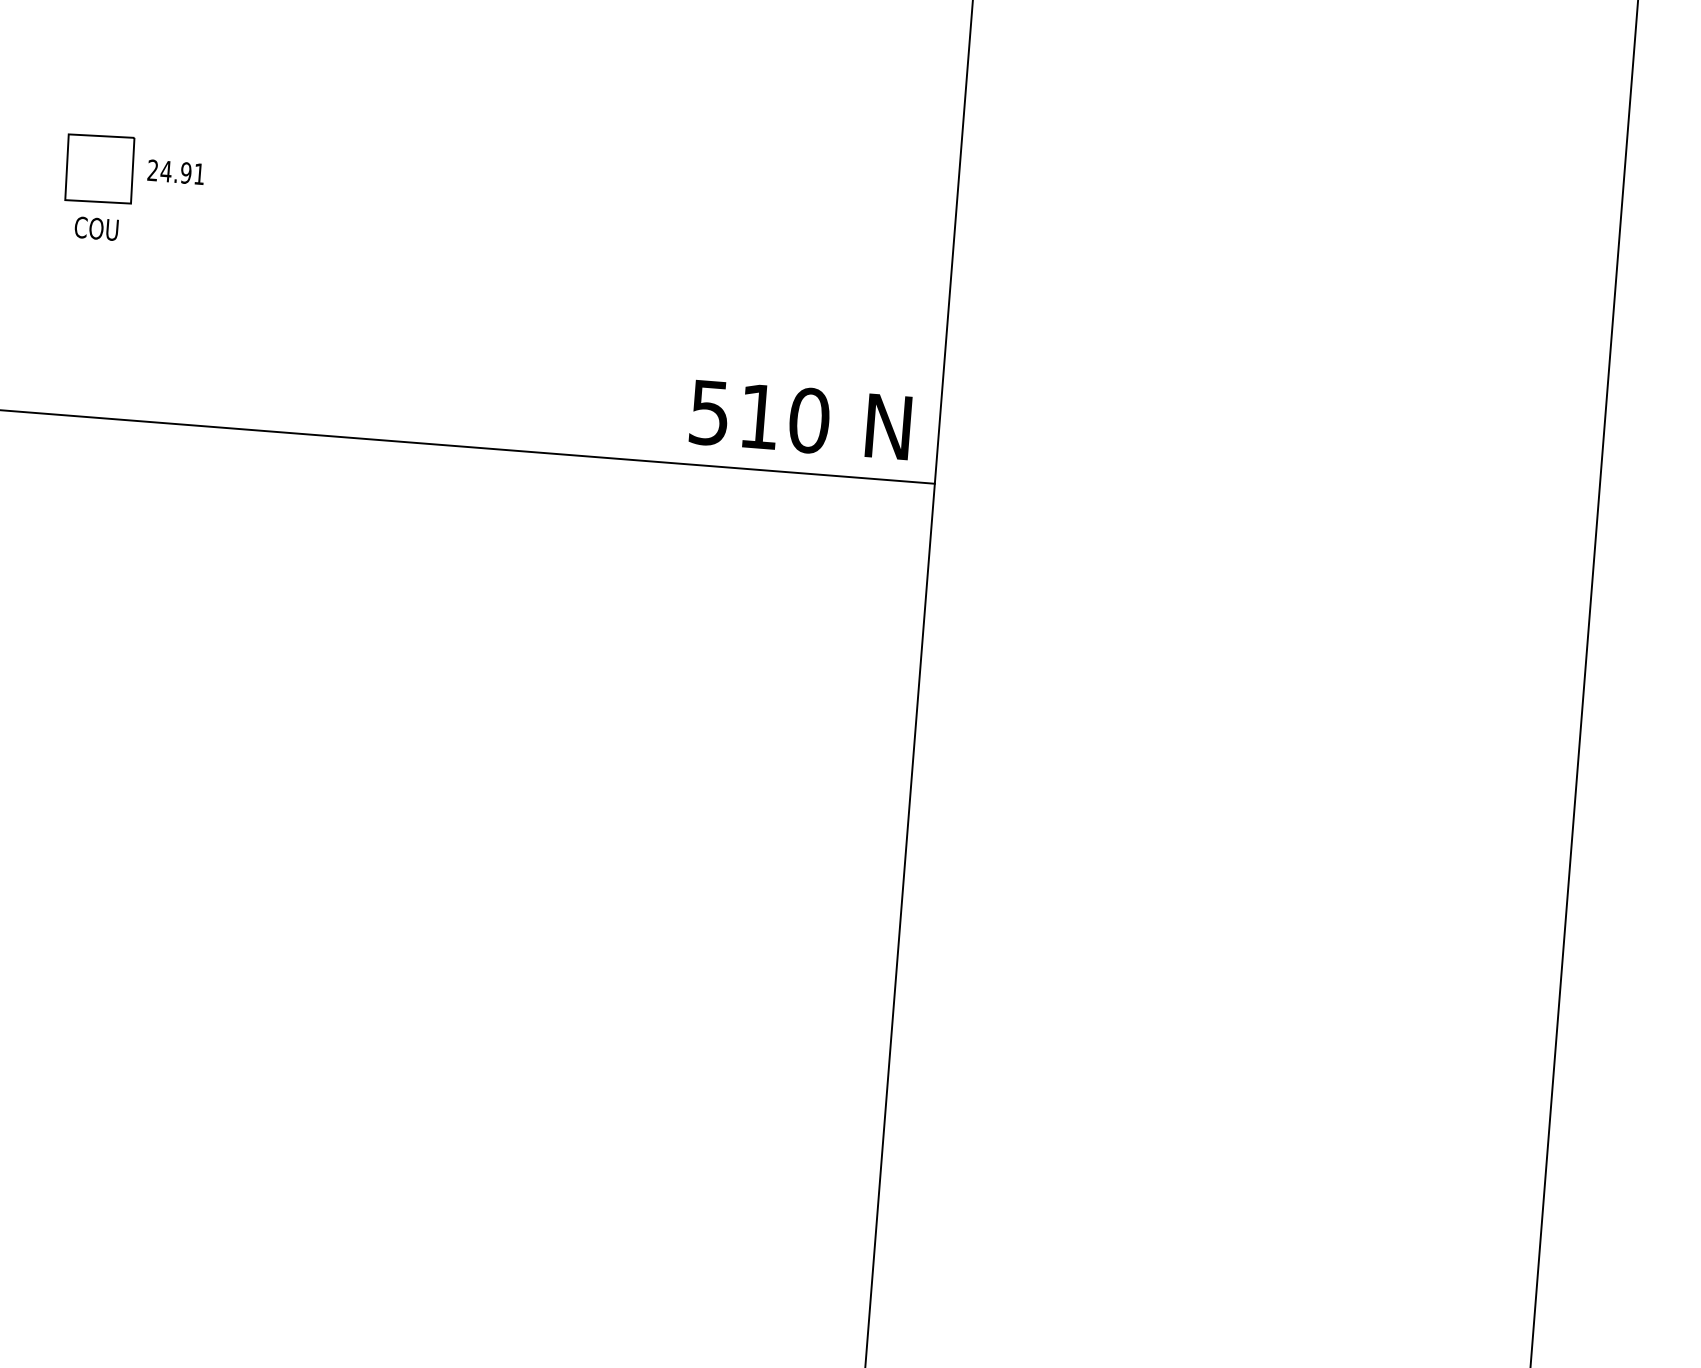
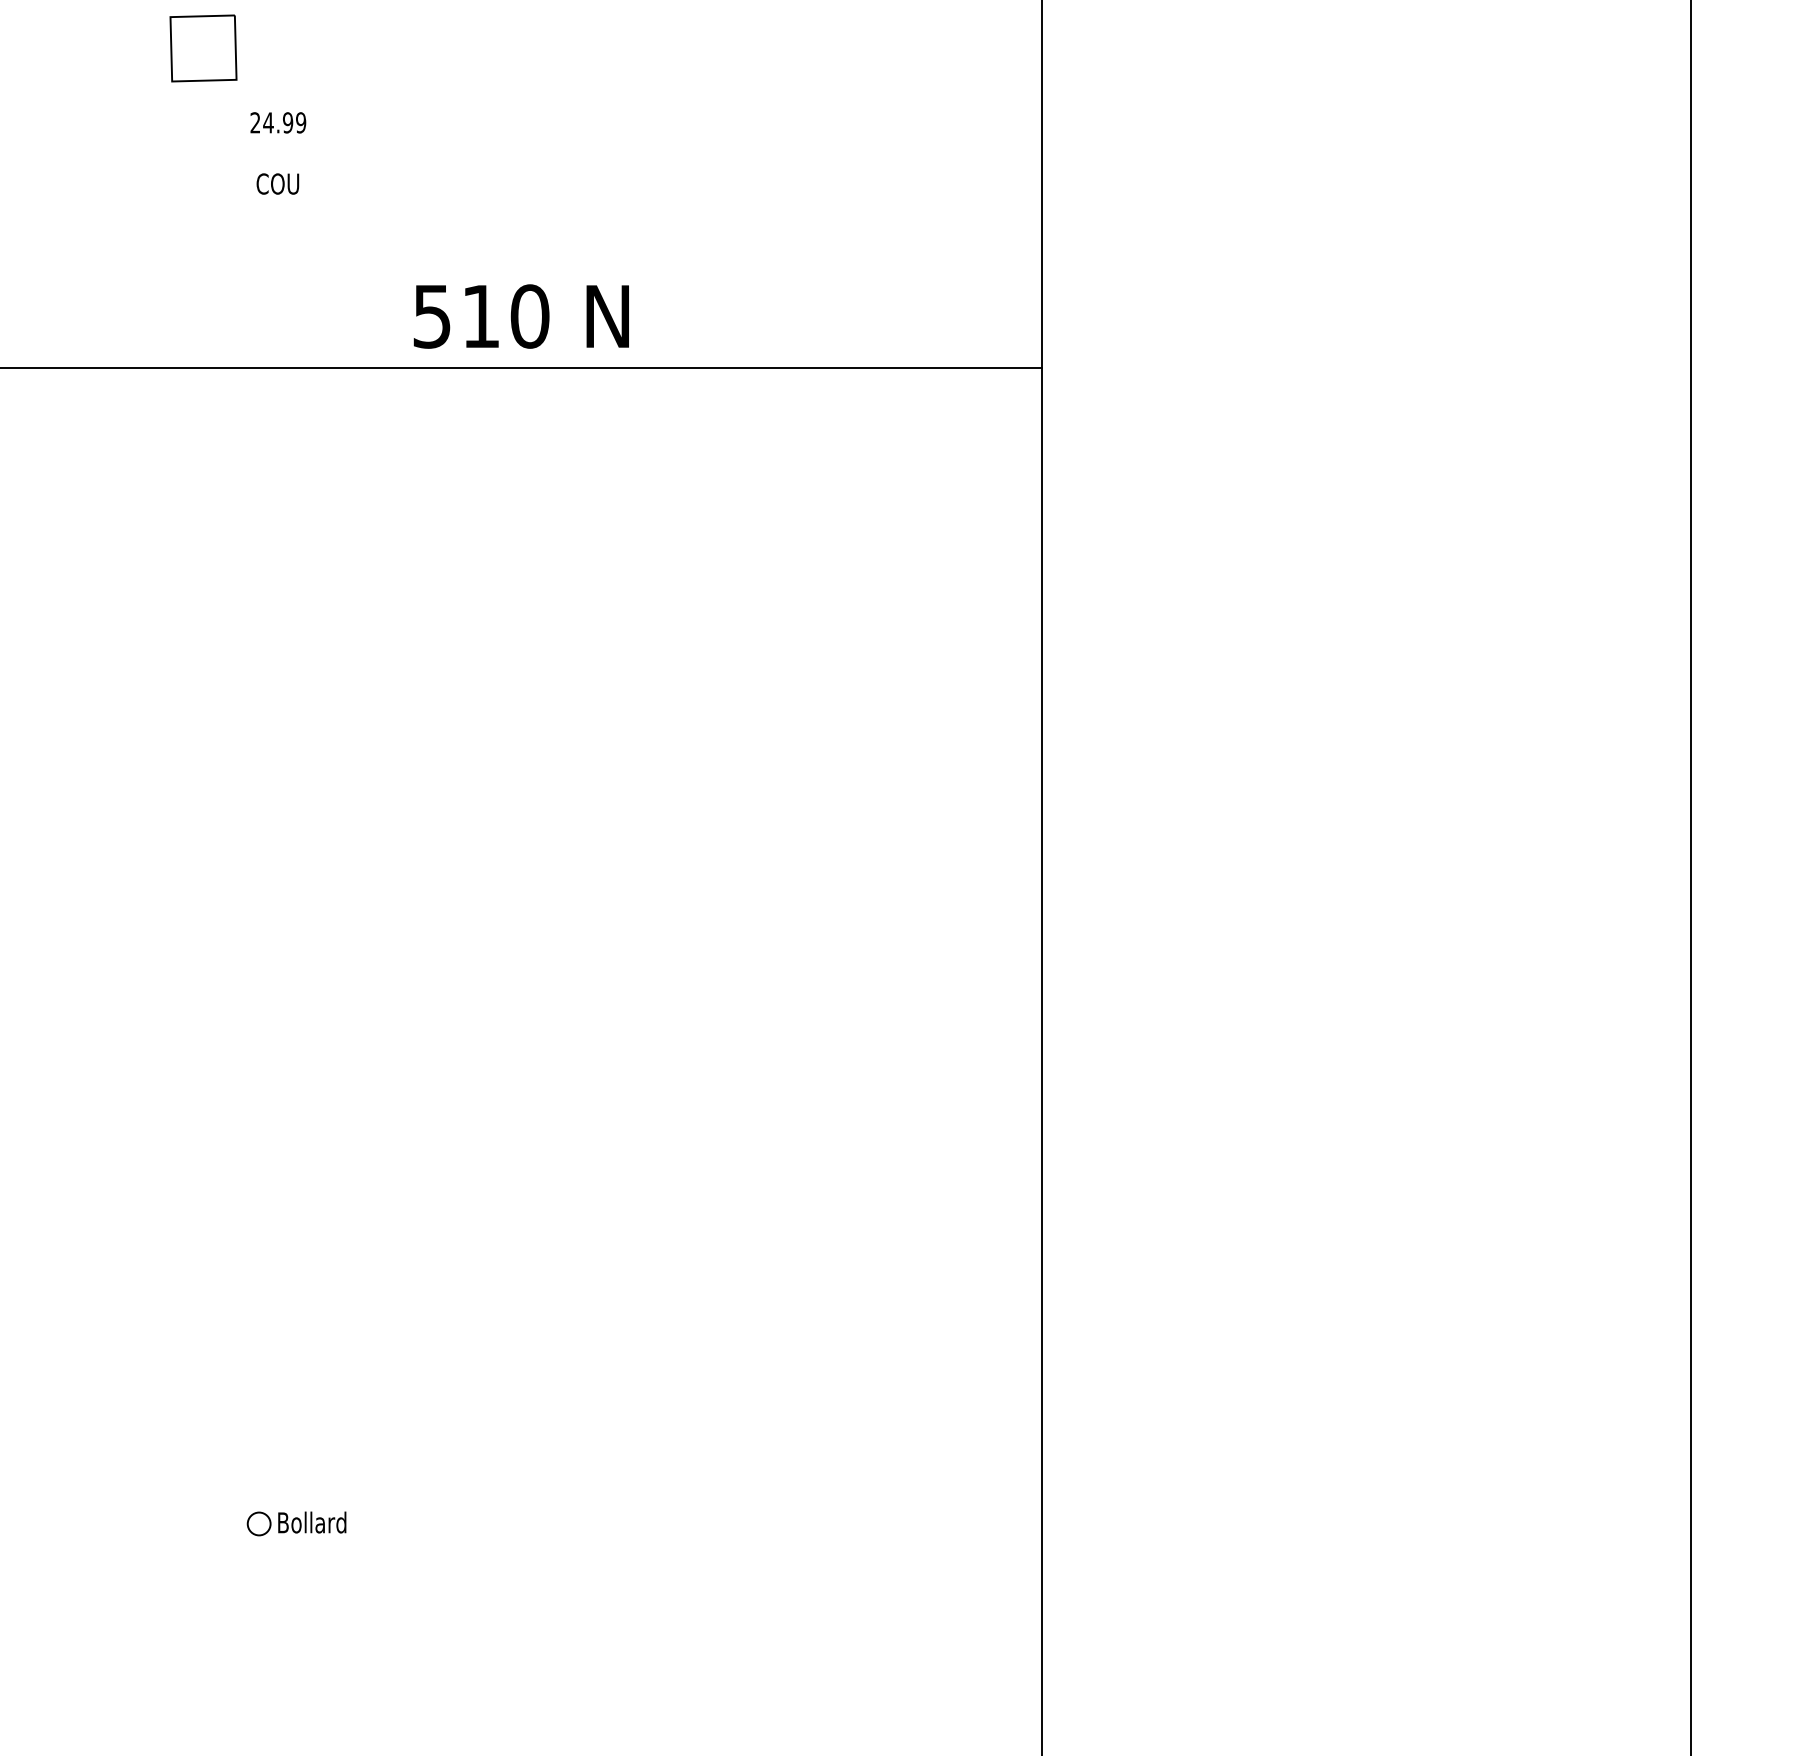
part: (99, 169) -> (203, 48), moved
text: (199, 173) -> (301, 122), 24.91 -> 24.99
text: (96, 228) -> (277, 183), moved
text: (799, 419) -> (520, 316), moved

